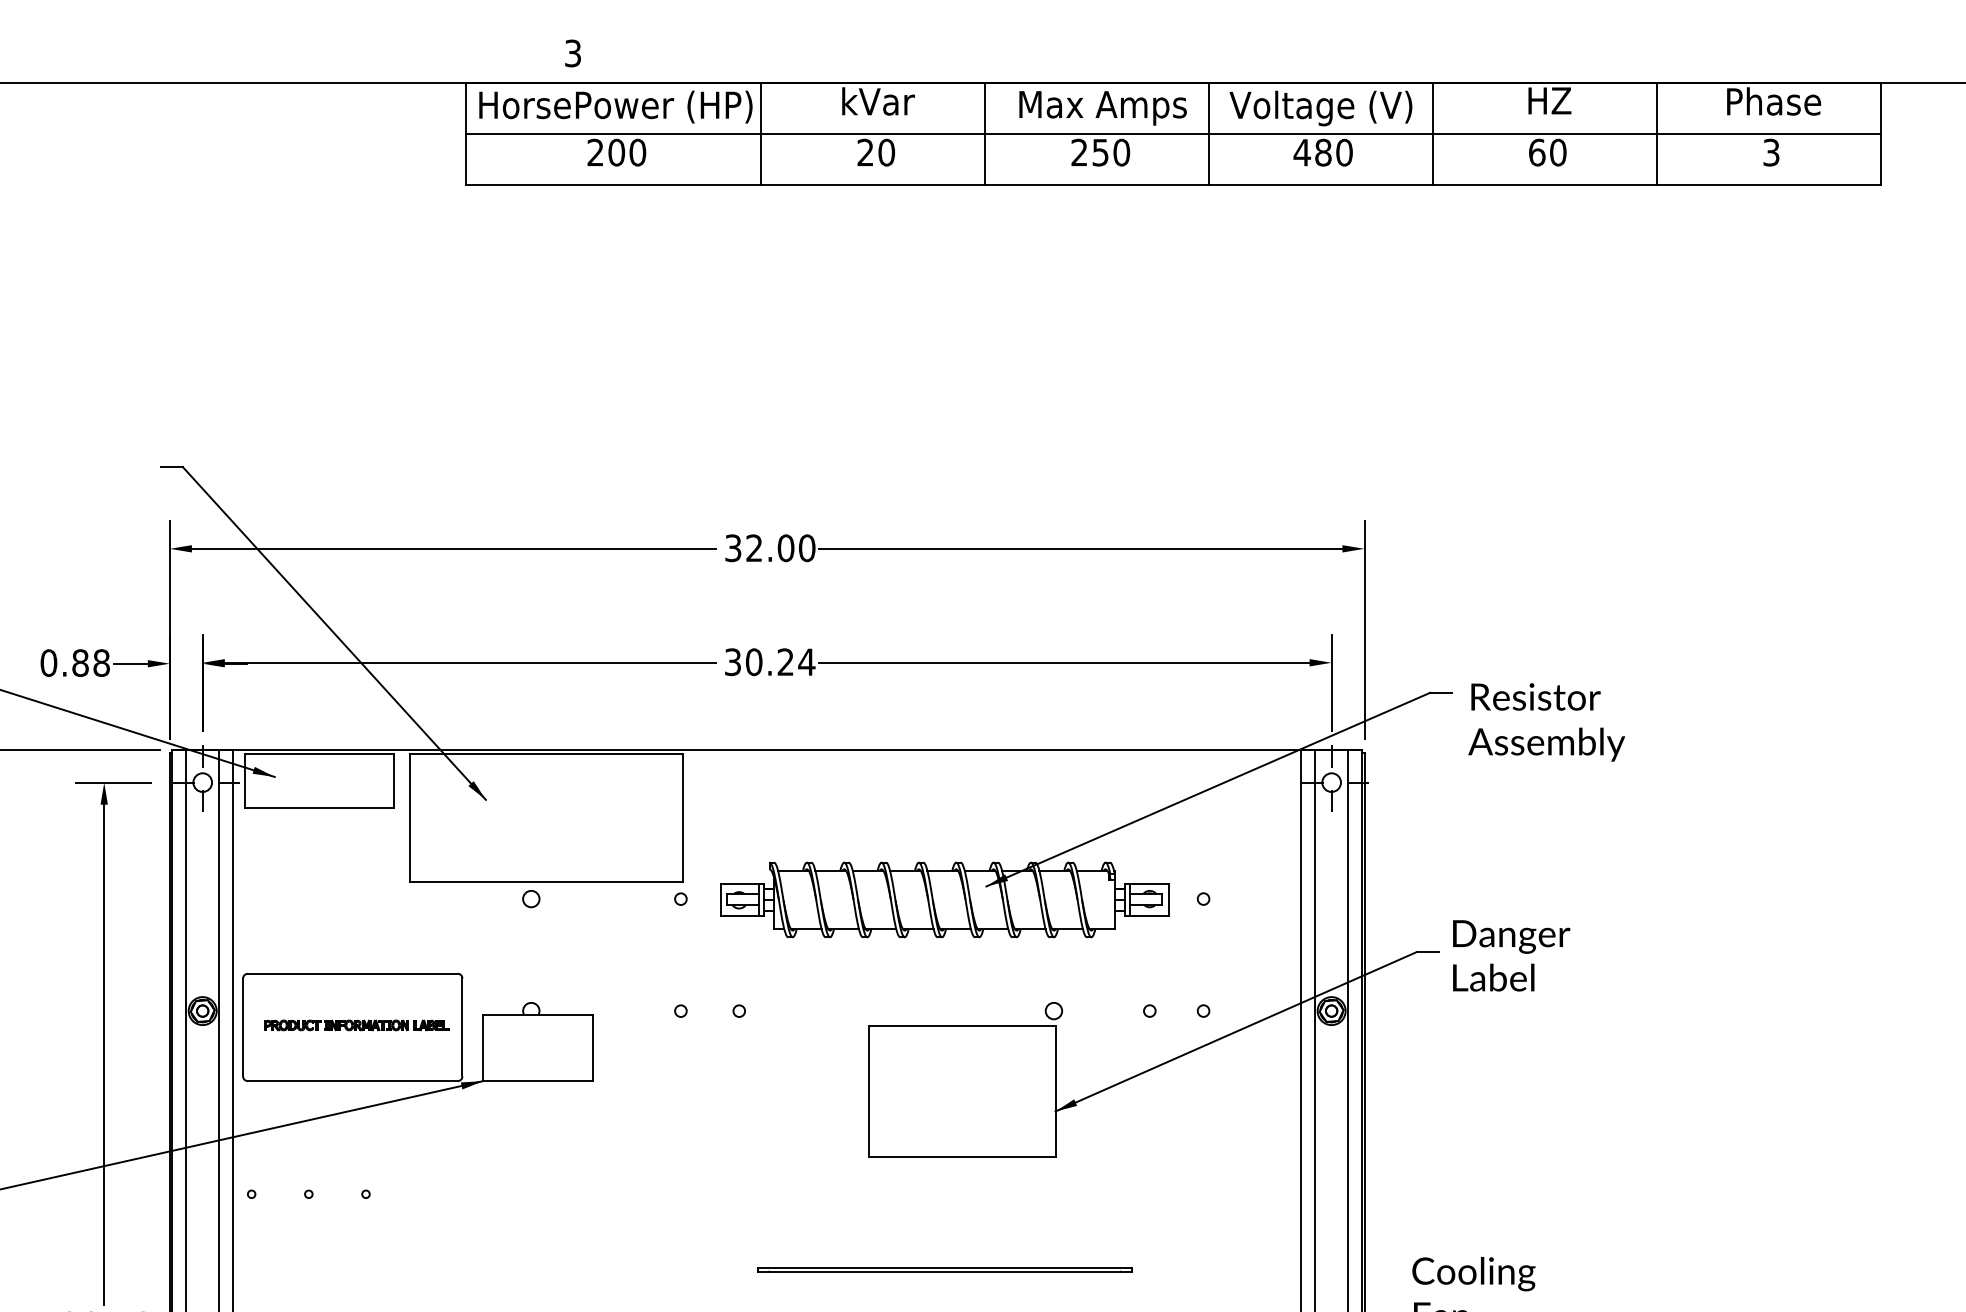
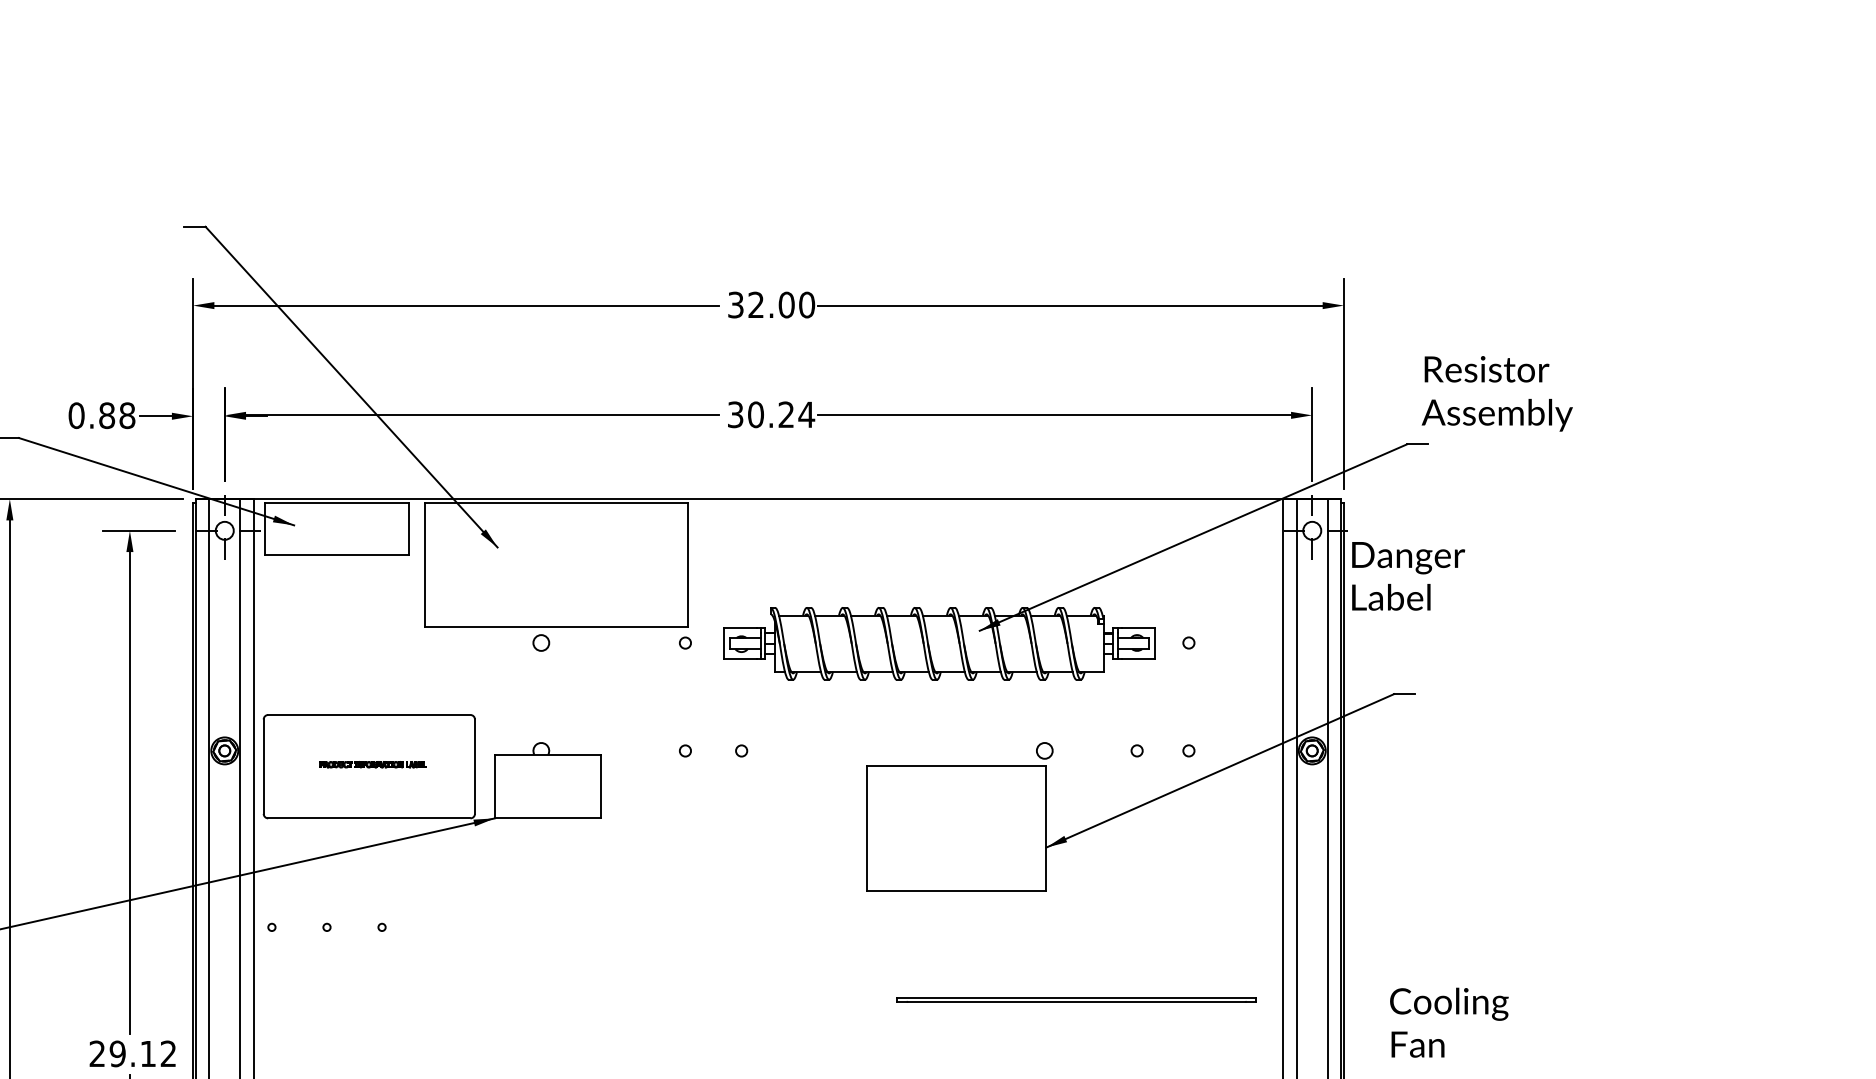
text: (1546, 722) -> (1497, 393), moved
text: (1511, 955) -> (1408, 575), moved
part: (356, 1025) -> (372, 764), size x0.6
part: (944, 1269) -> (1076, 999), moved

